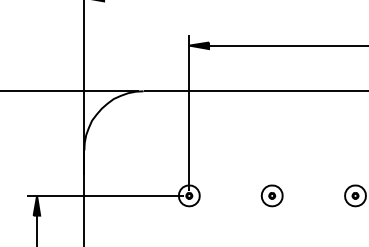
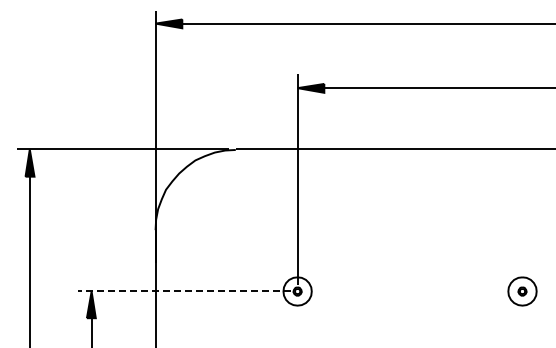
line: (104, 195) -> (183, 291), solid -> dashed
part: (271, 195) -> (409, 291), removed

